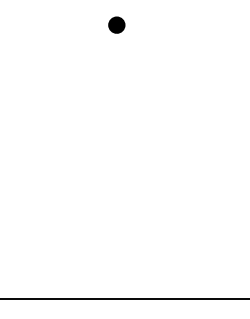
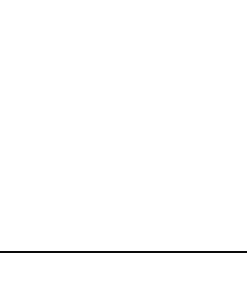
part: (116, 24) -> (103, 16), removed

